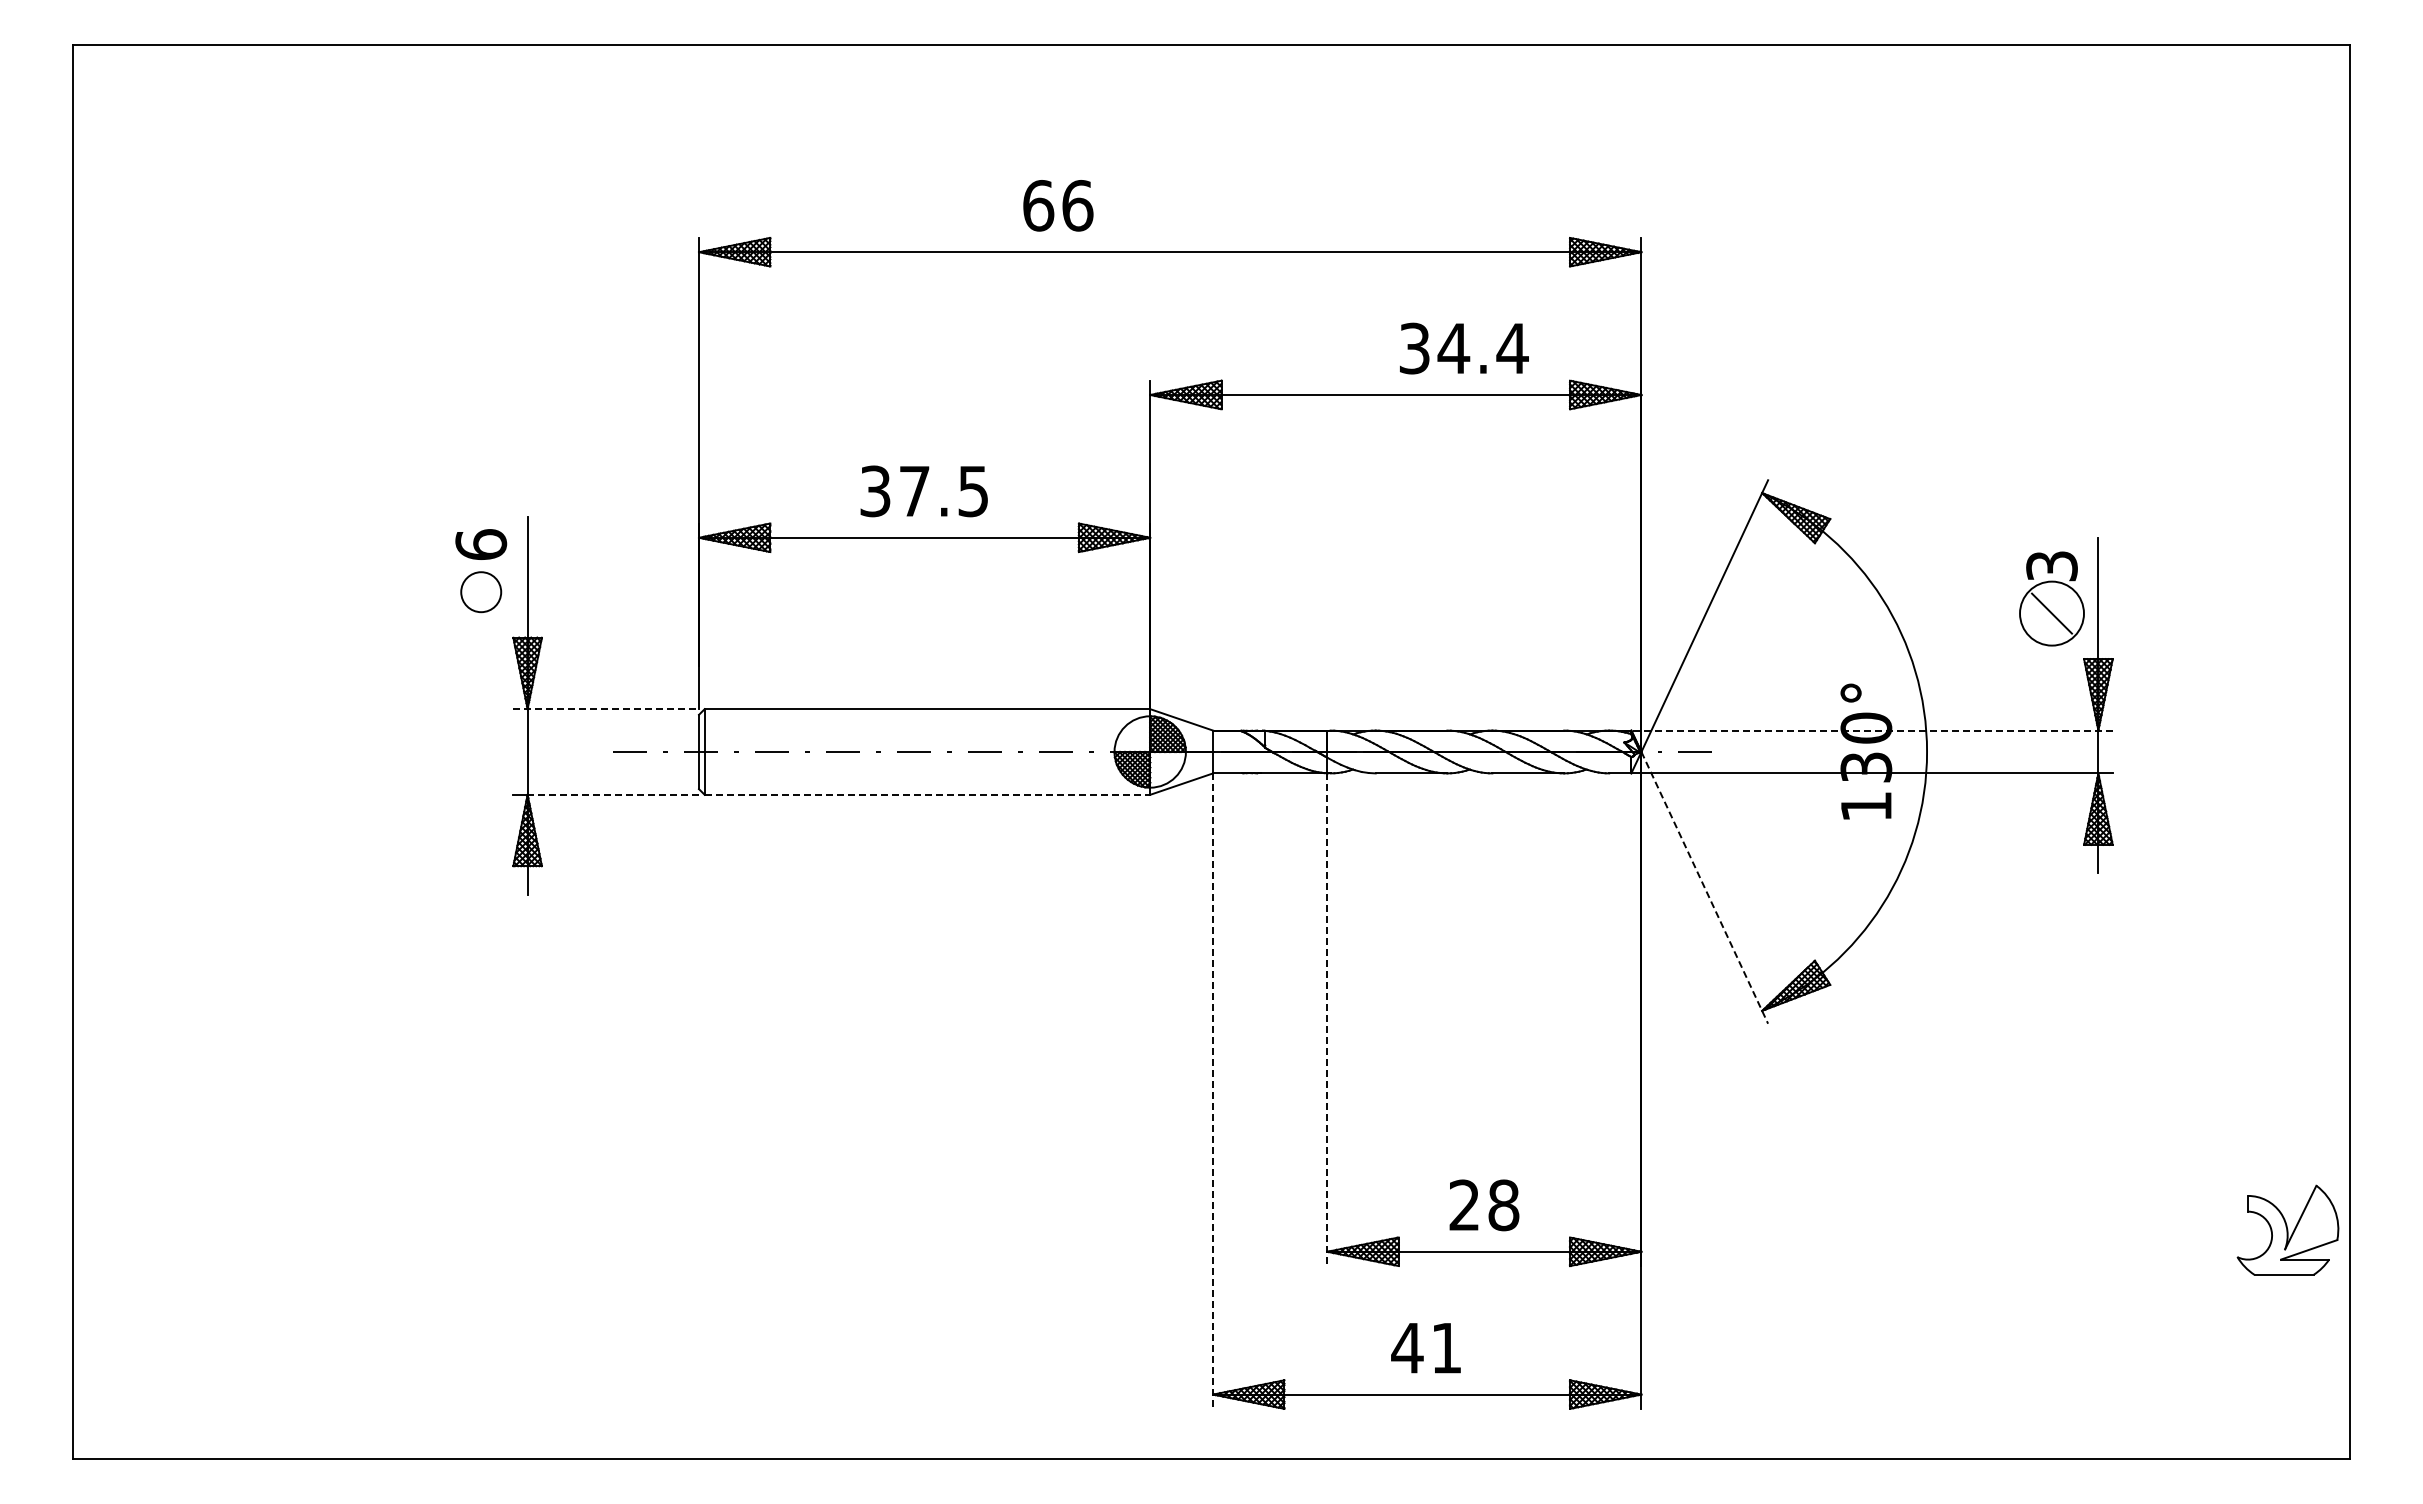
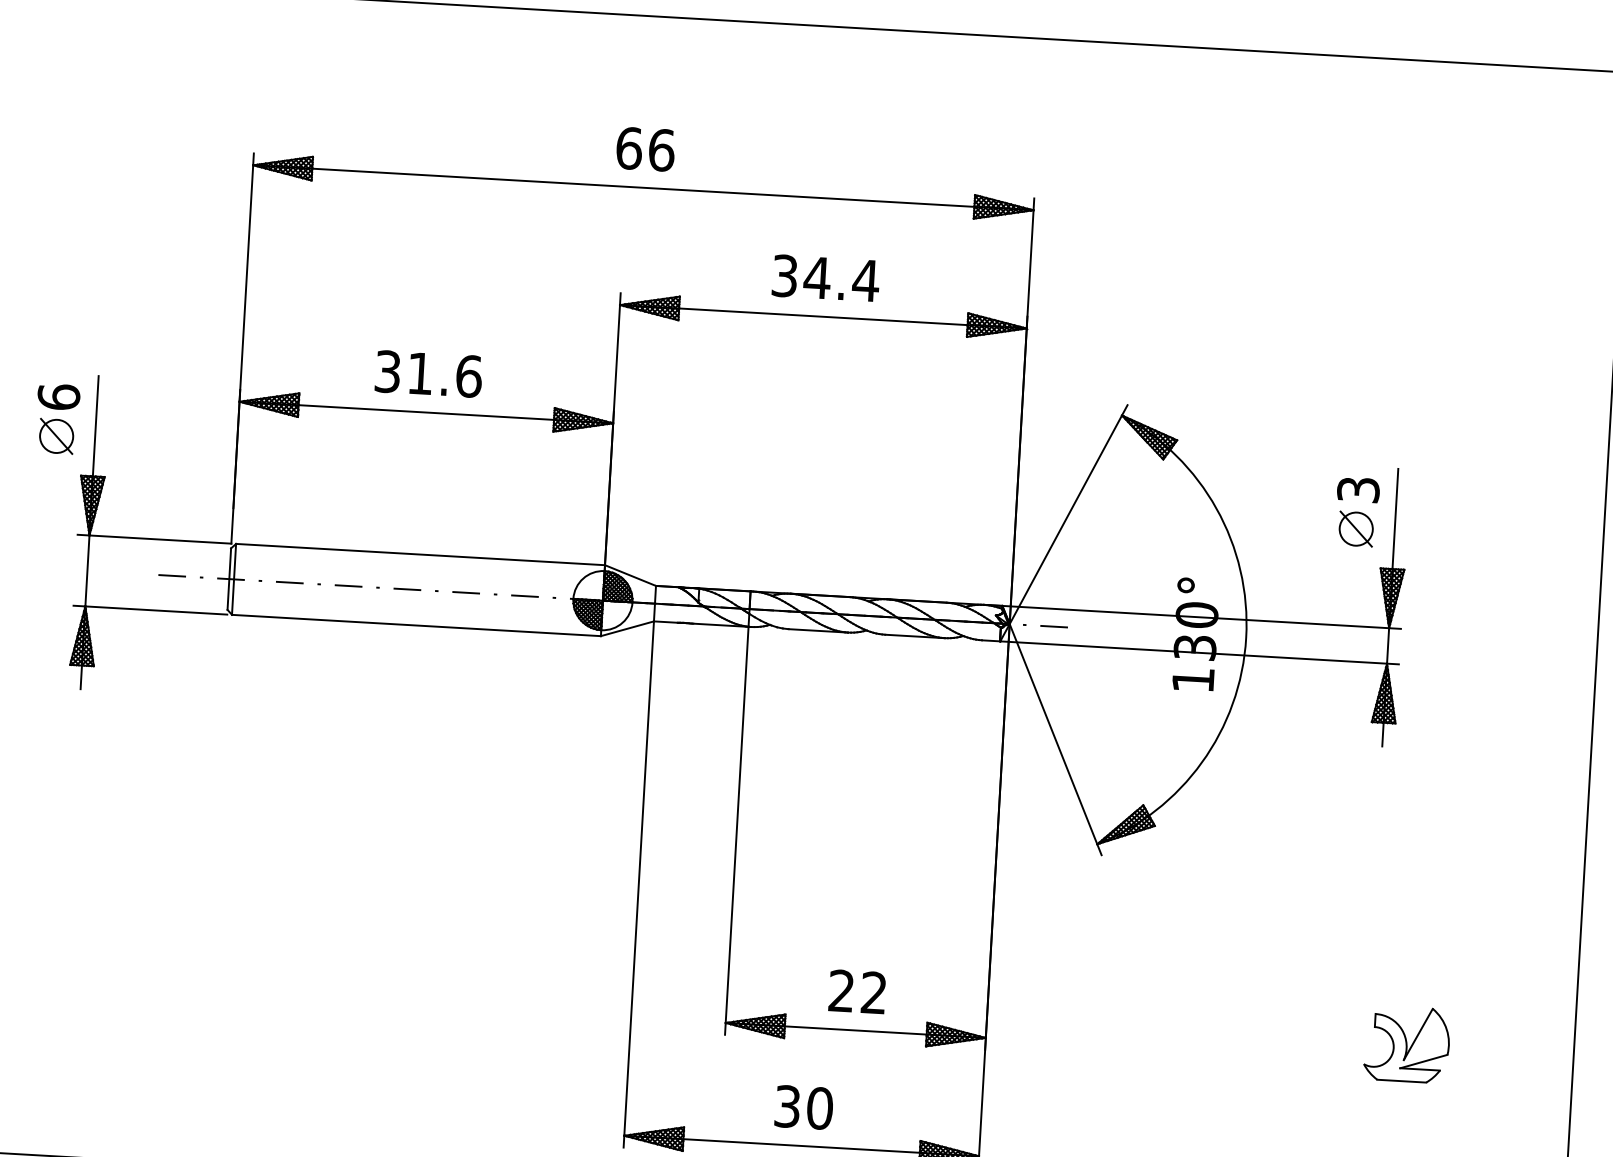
text: (1058, 205) -> (645, 149), moved
text: (1464, 348) -> (826, 278), moved
text: (944, 491) -> (445, 375), 37.5 -> 31.6
line: (481, 592) -> (56, 436), added
circle: (2051, 613) -> (1355, 529), size x0.62
line: (606, 709) -> (154, 539), dashed -> solid
line: (1872, 730) -> (1202, 617), dashed -> solid
line: (613, 794) -> (156, 610), dashed -> solid
line: (927, 794) -> (416, 625), dashed -> solid
line: (1704, 887) -> (1055, 739), dashed -> solid
line: (1327, 1020) -> (736, 831), dashed -> solid
line: (1213, 1091) -> (639, 884), dashed -> solid
text: (1503, 1205) -> (873, 993), 28 -> 22
part: (2287, 1229) -> (1406, 1043), moved
text: (1426, 1348) -> (803, 1107), 41 -> 30

